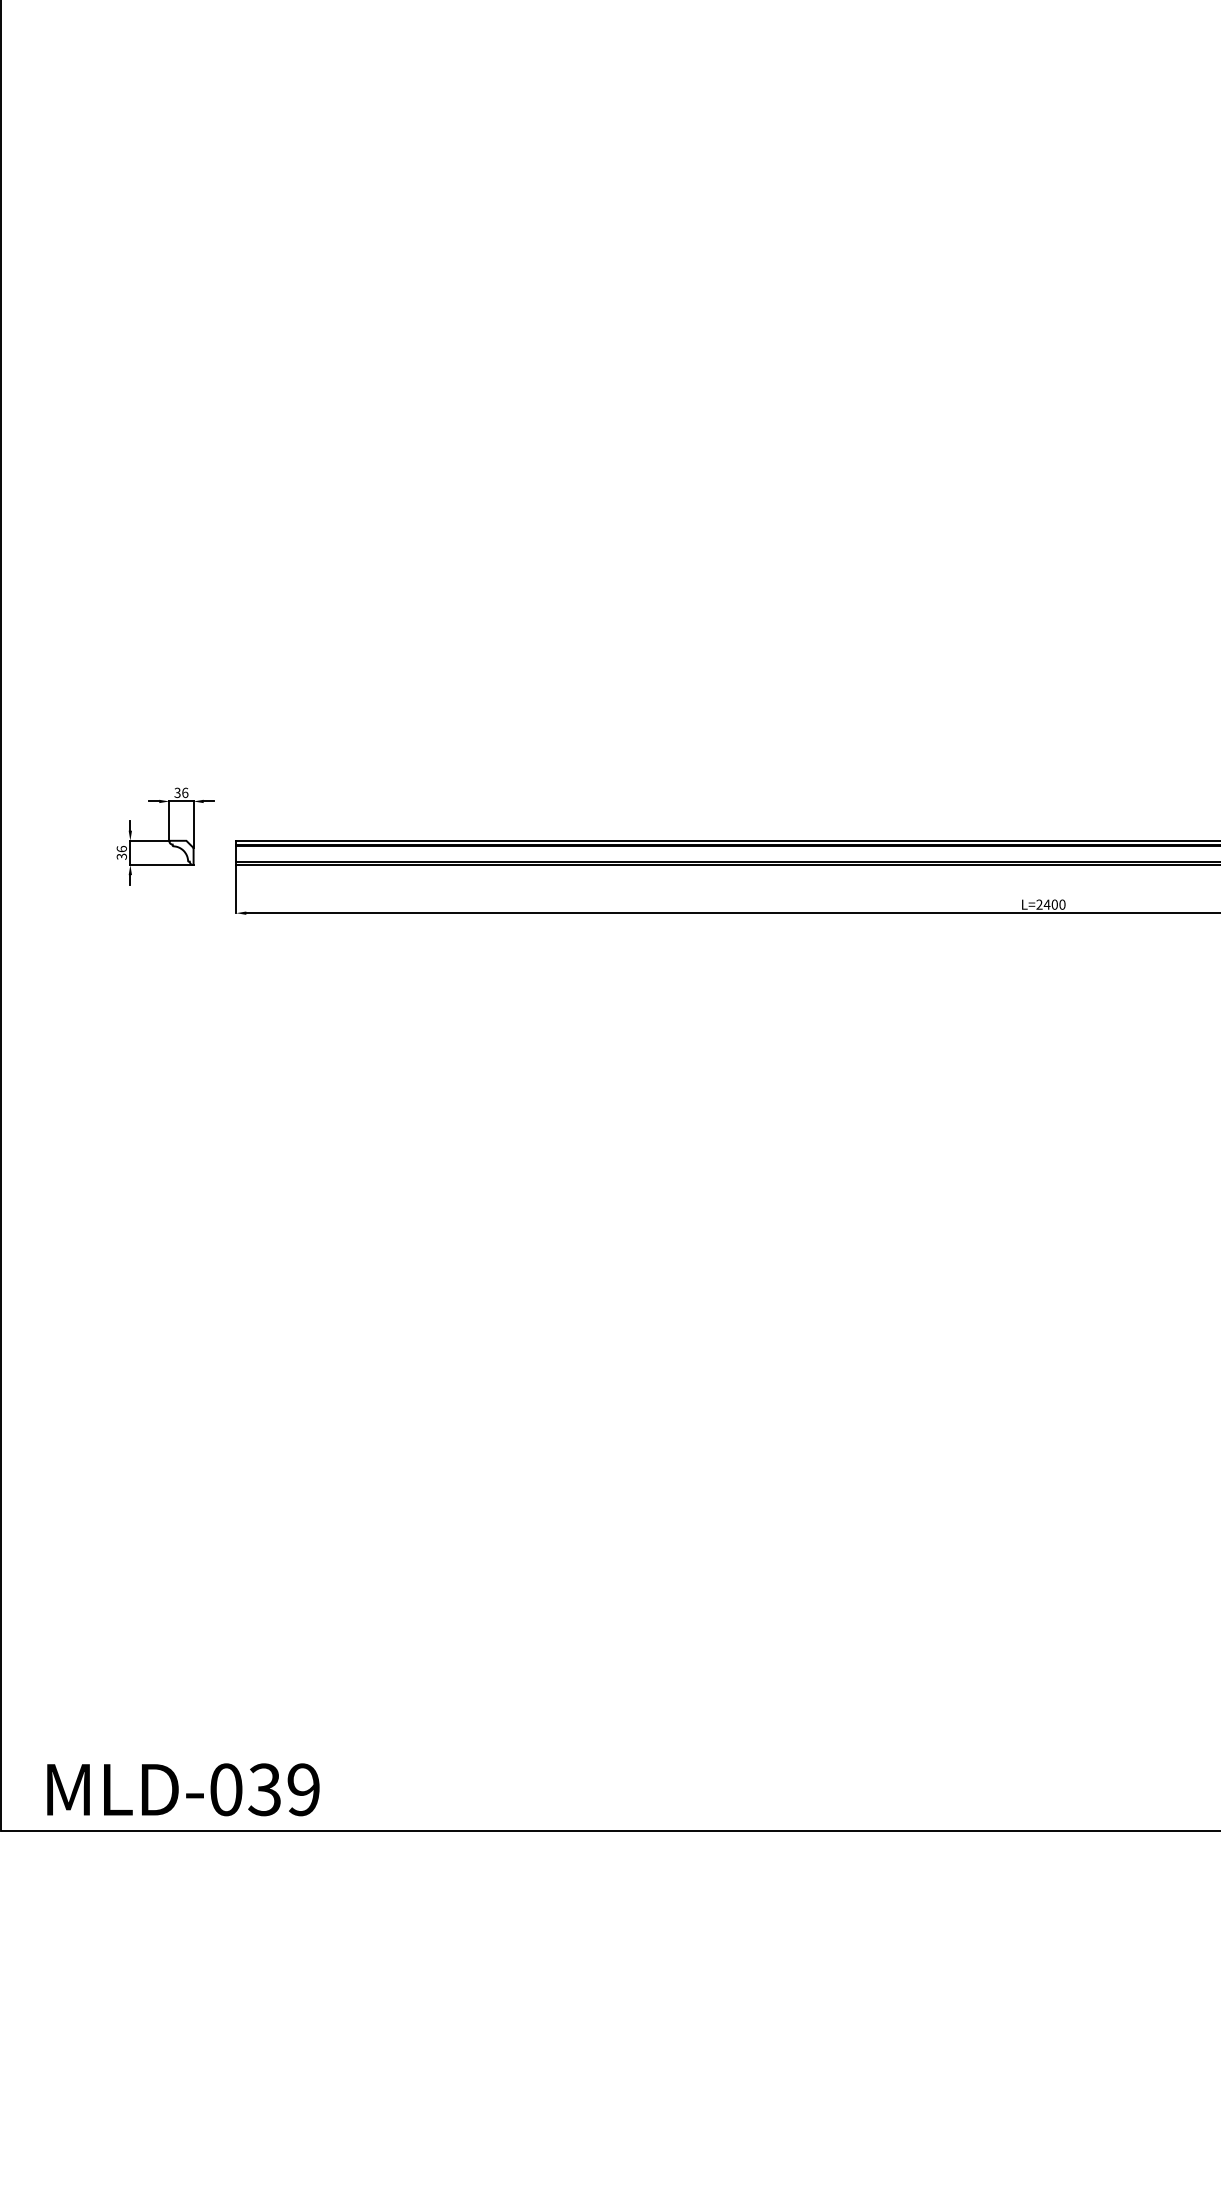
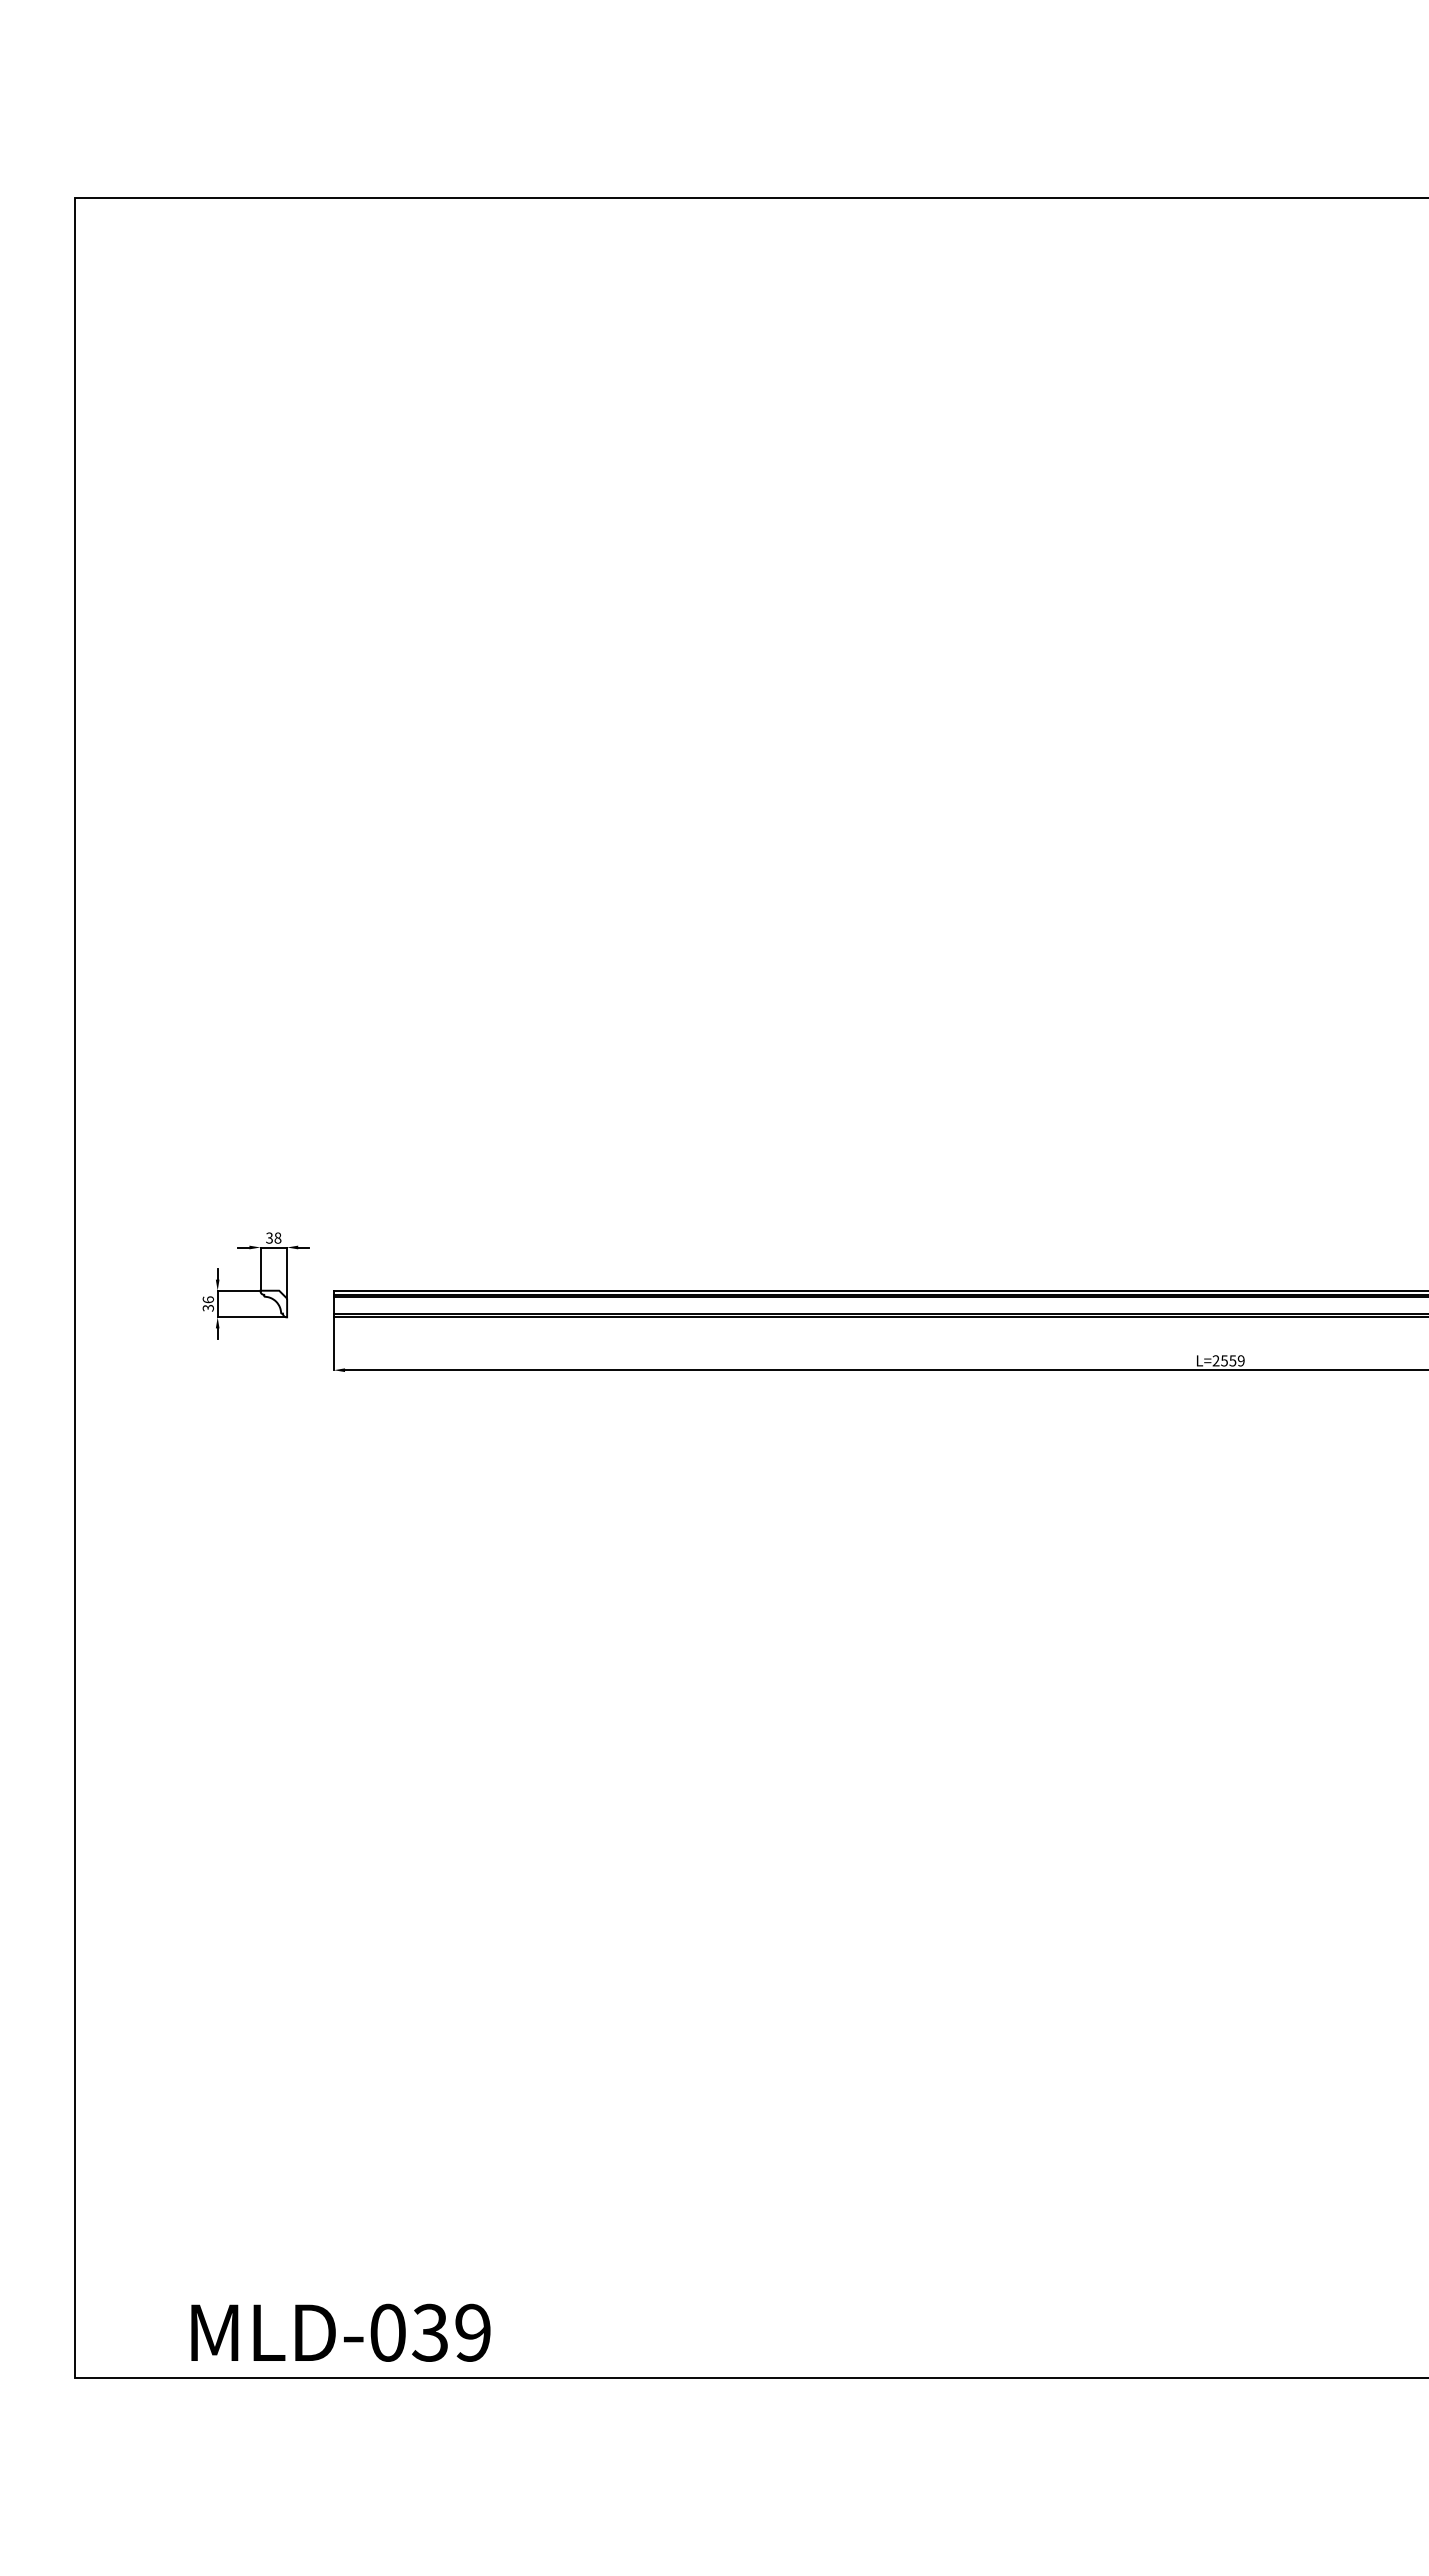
text: (184, 792) -> (277, 1237), 36 -> 38
text: (1054, 904) -> (1232, 1360), L=2400 -> L=2559
text: (183, 1789) -> (340, 2332), moved

